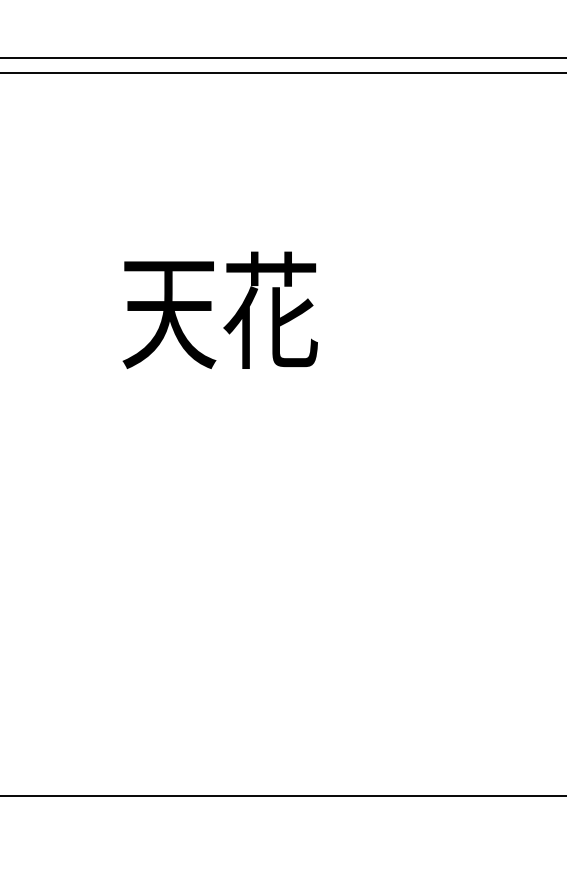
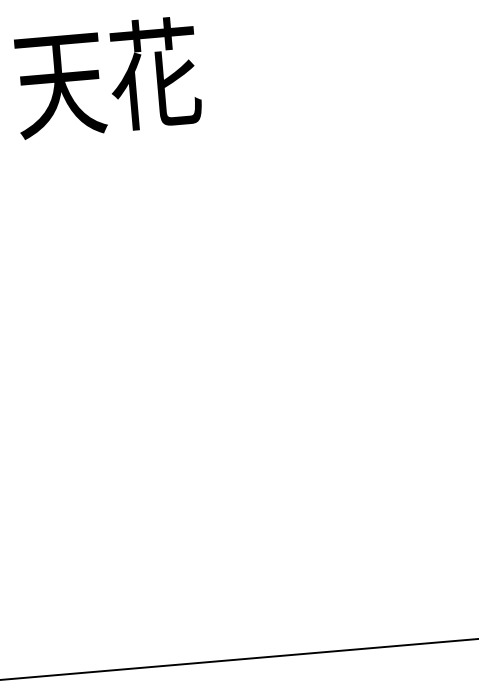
text: (219, 309) -> (106, 76), moved

